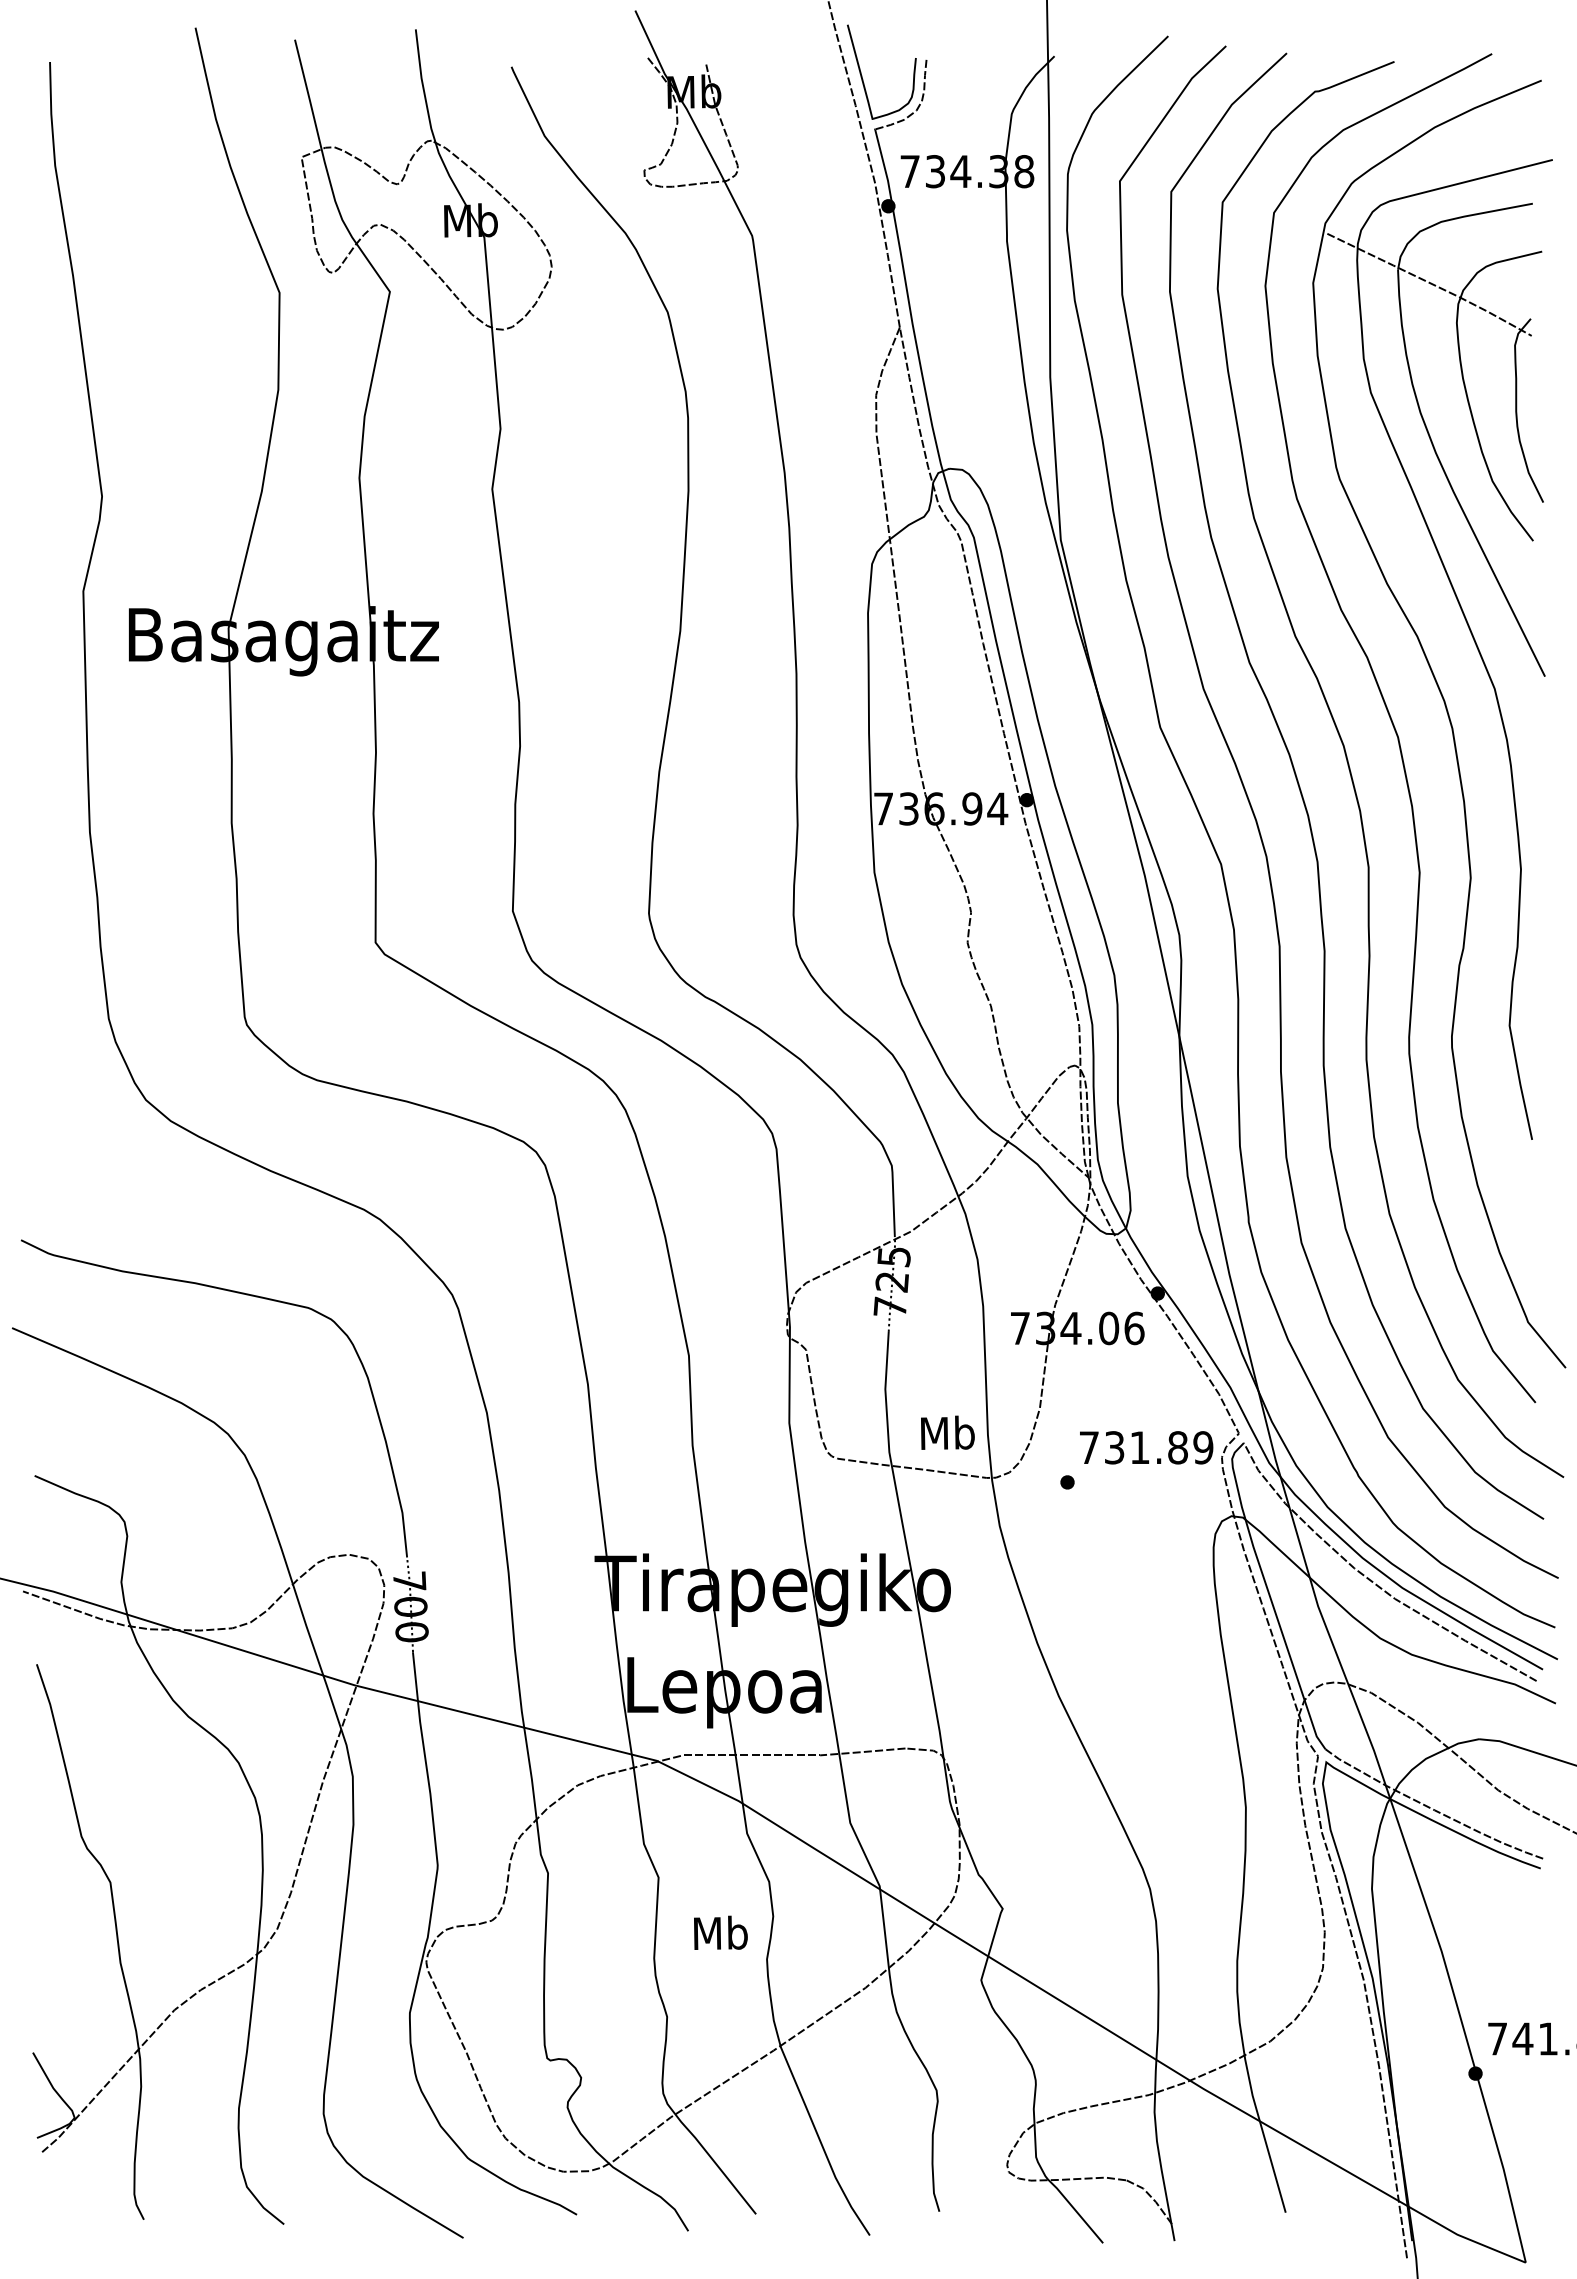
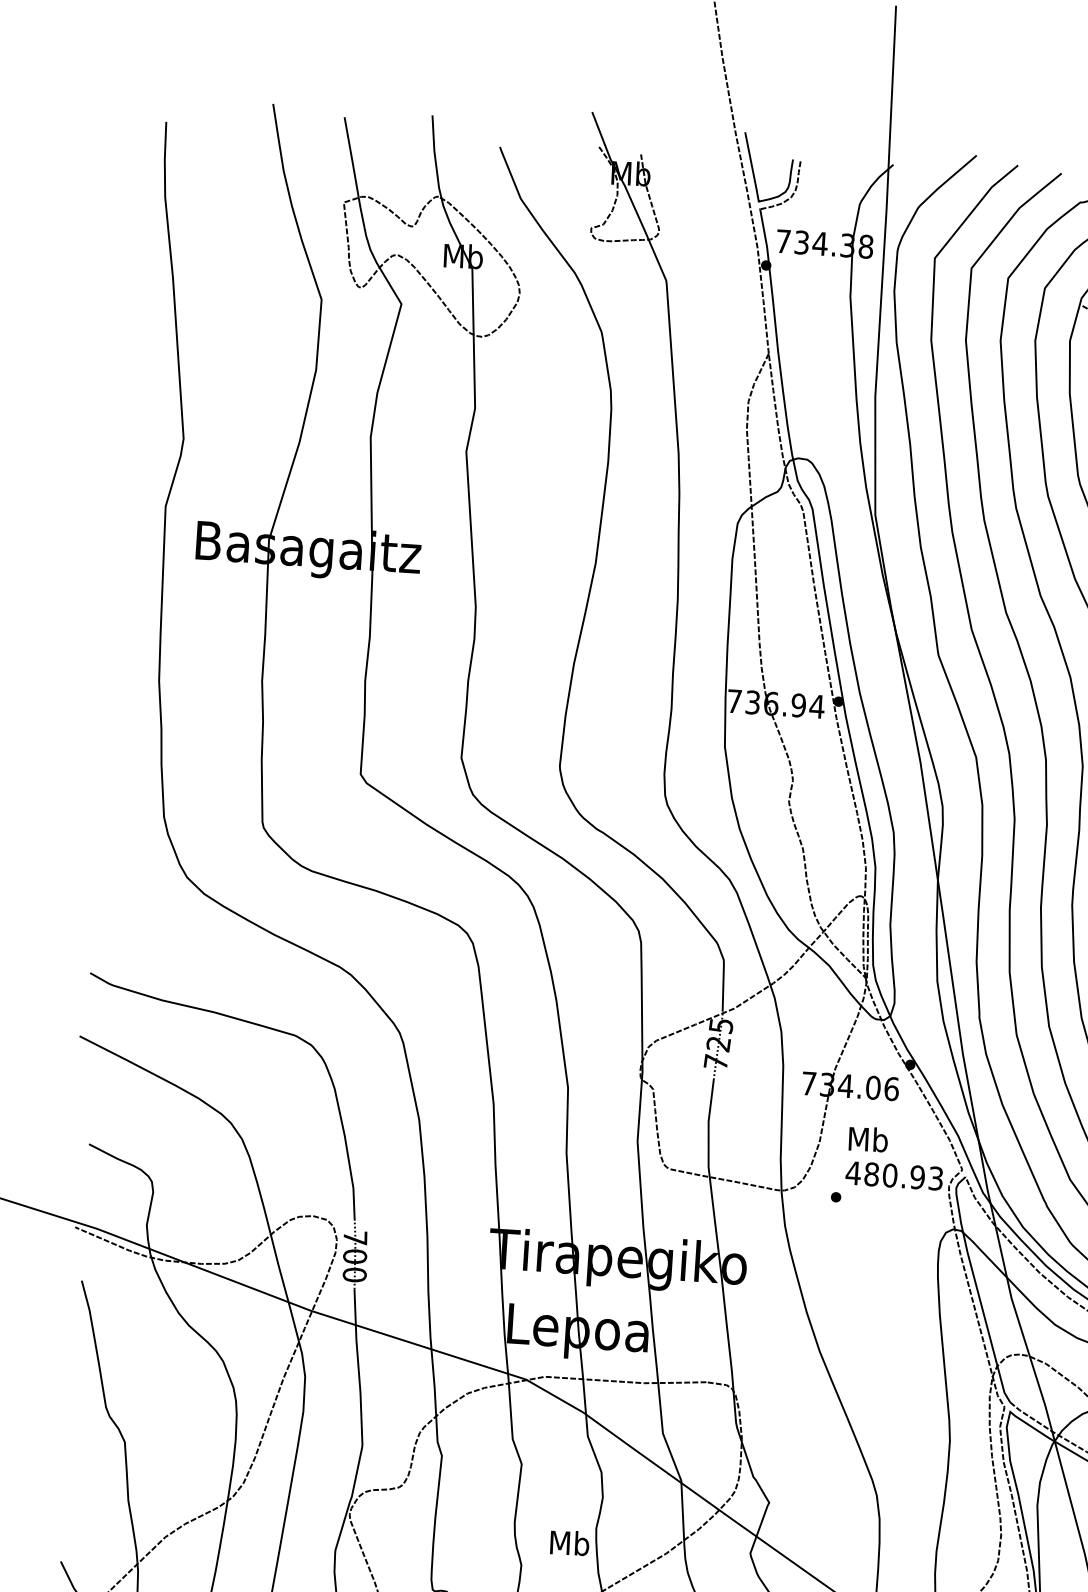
text: (947, 1432) -> (868, 1139), moved
text: (1145, 1447) -> (894, 1175), 731.89 -> 480.93
text: (720, 1932) -> (569, 1542), moved

